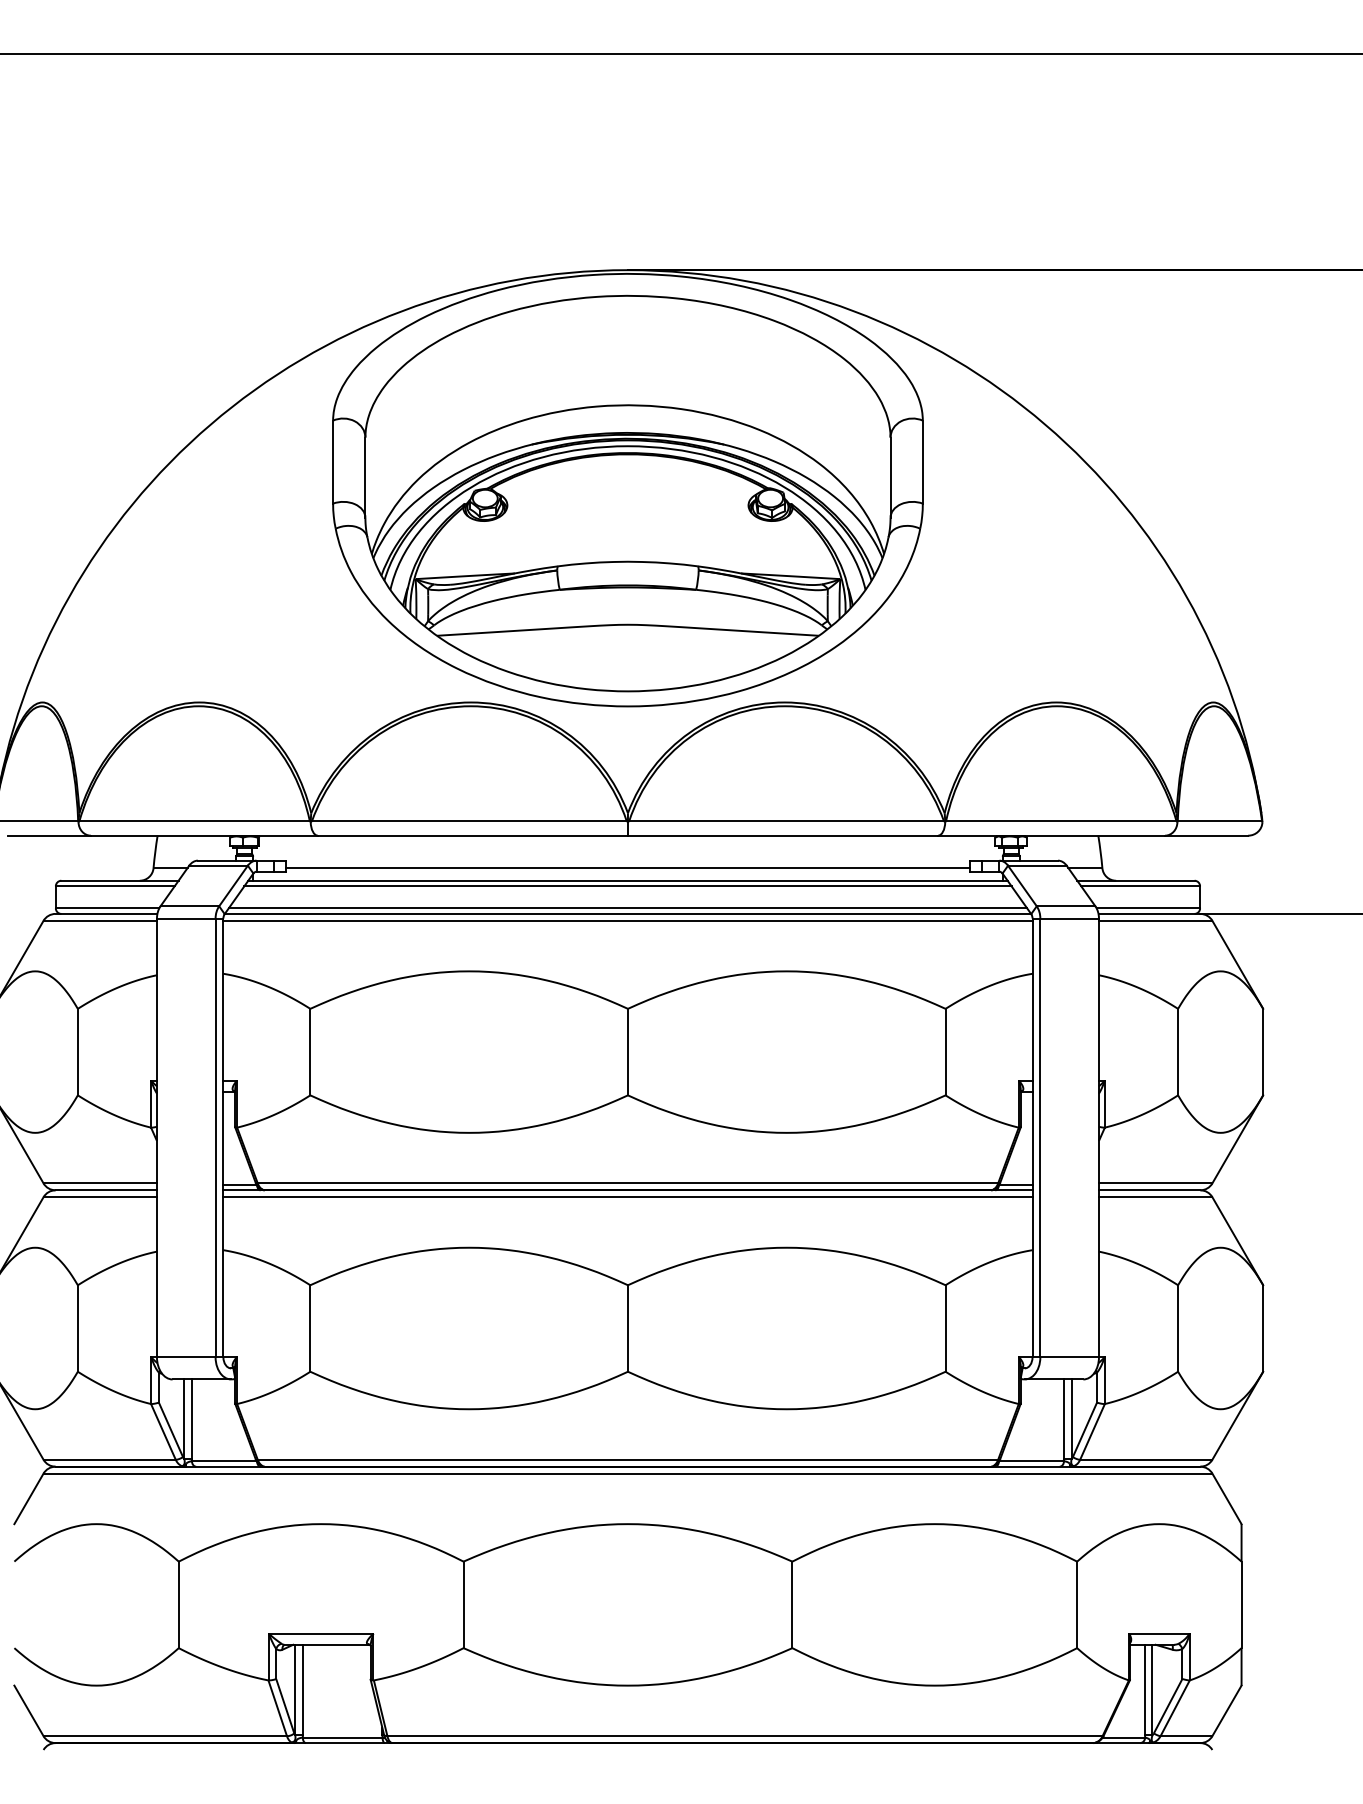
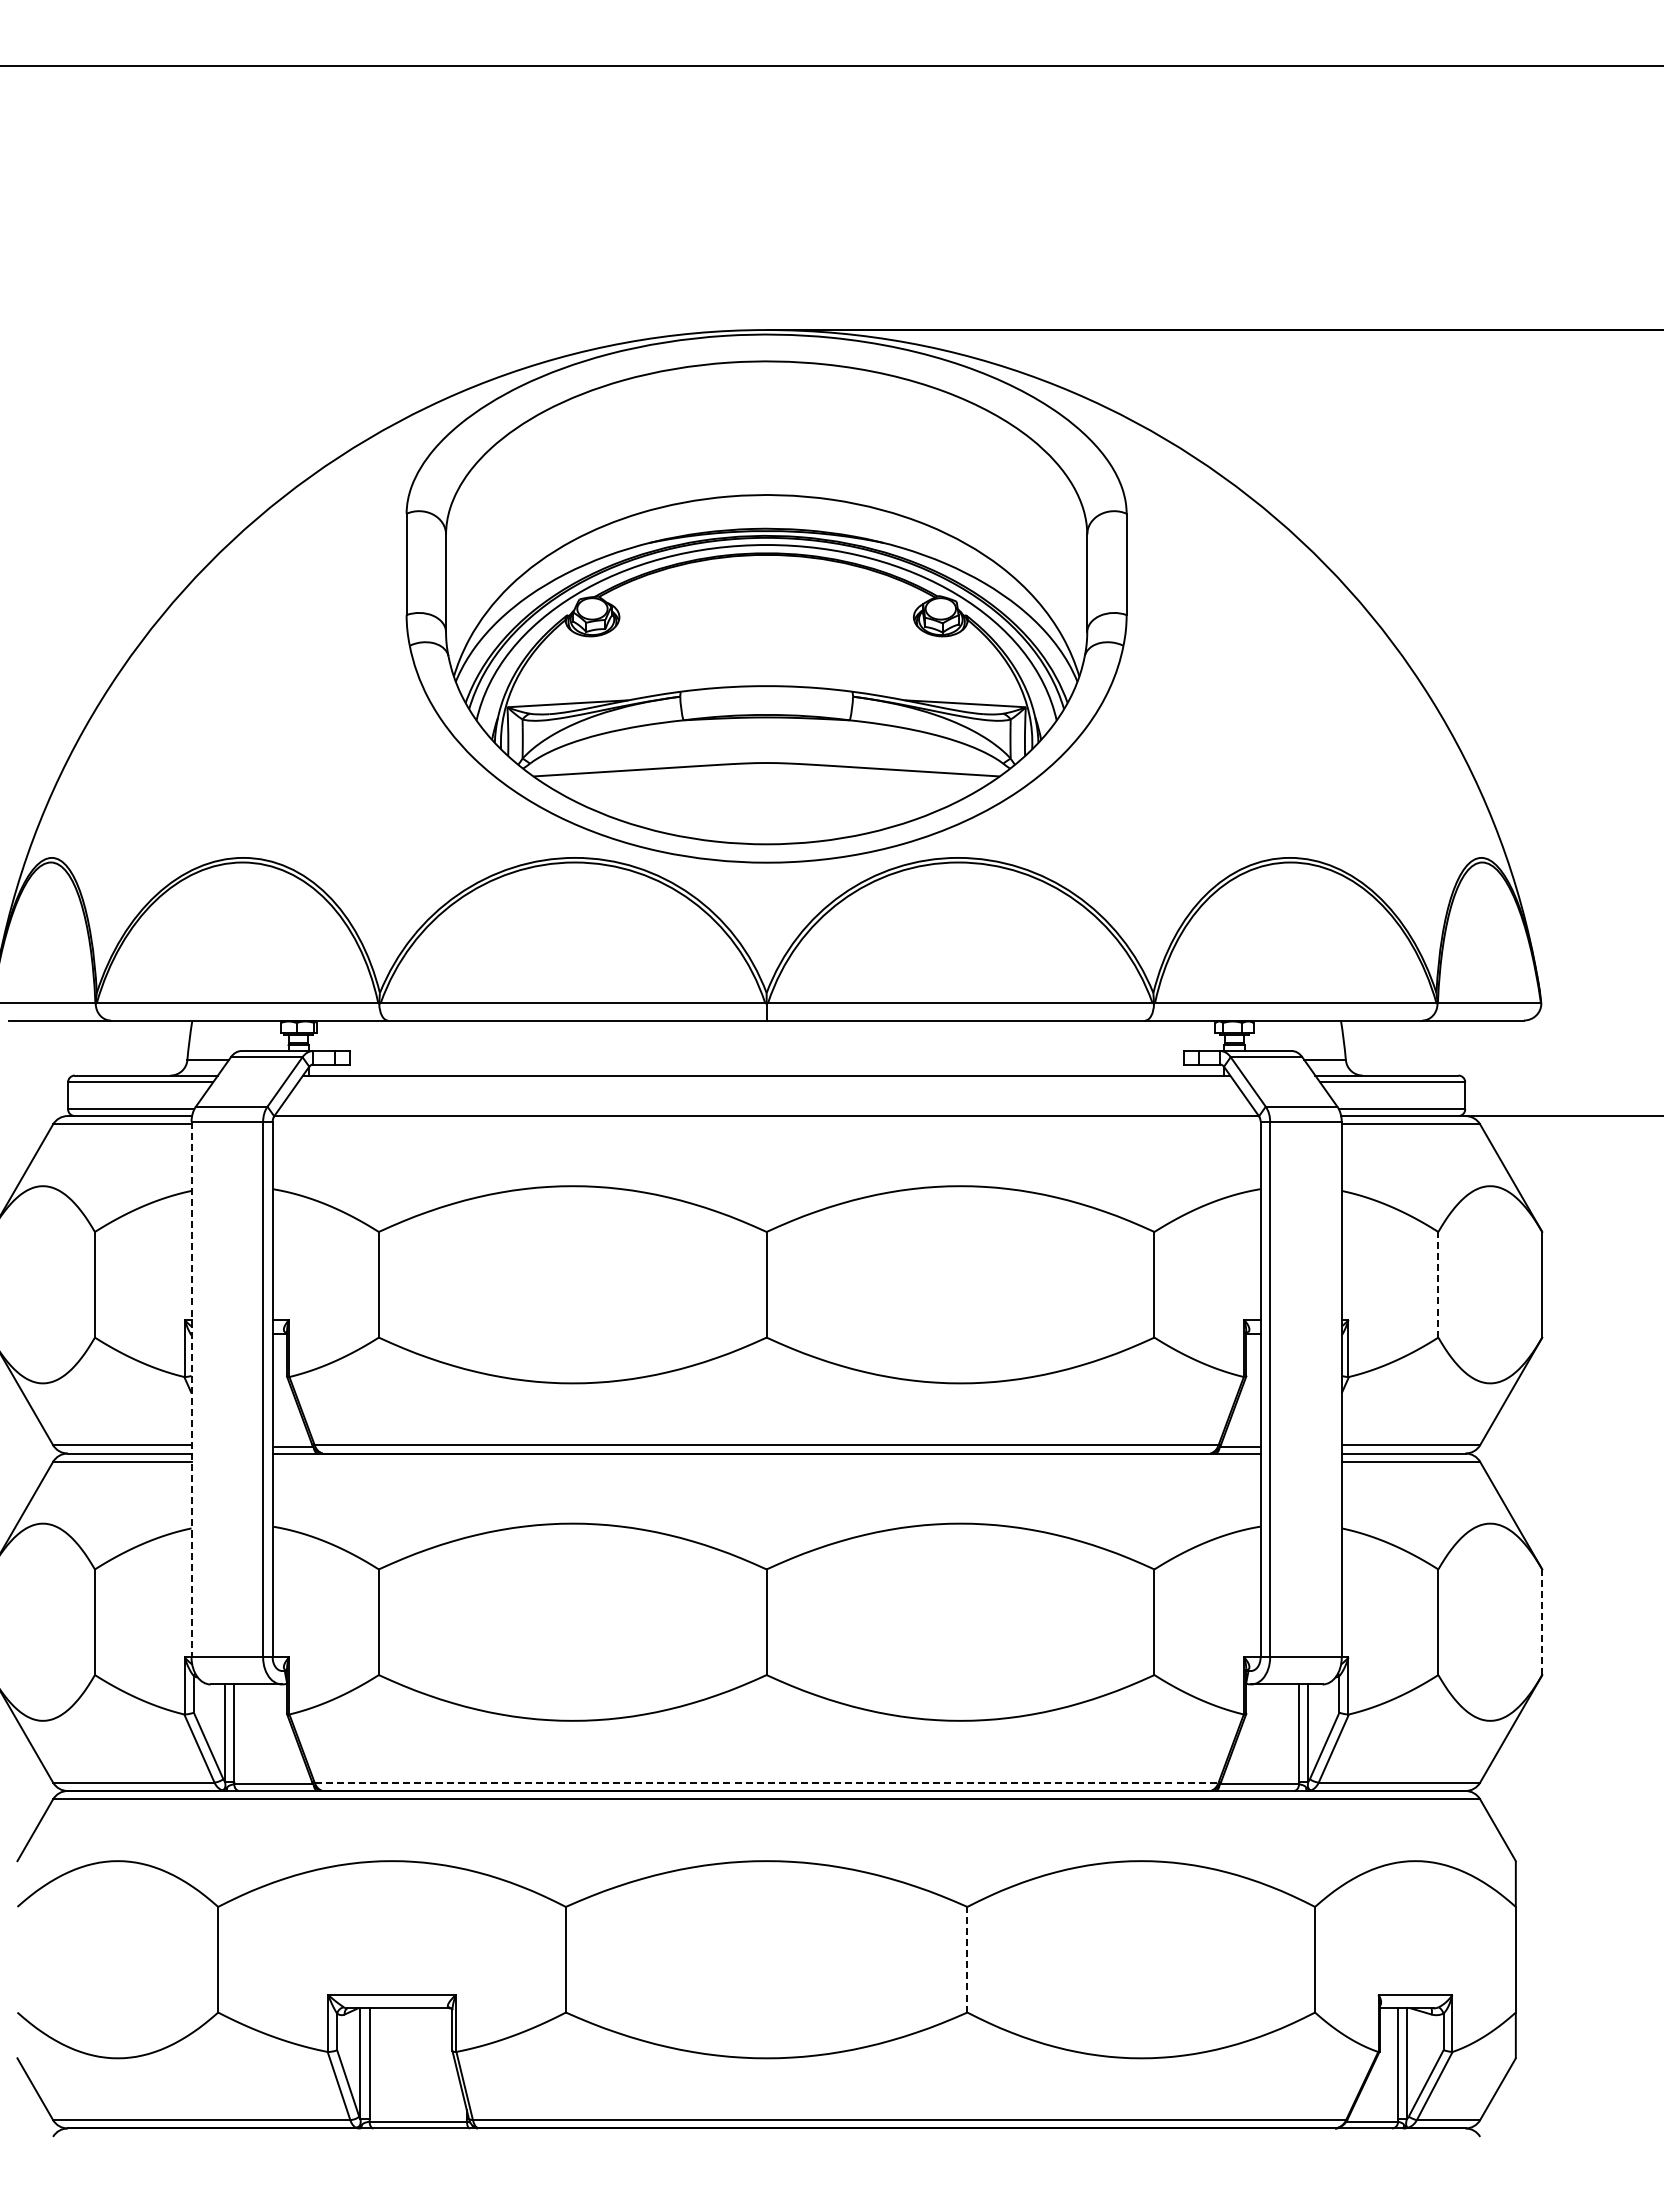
line: (627, 868) -> (766, 1060), removed
line: (627, 886) -> (766, 1082), removed
line: (627, 908) -> (766, 1109), removed
line: (627, 920) -> (766, 1124), removed
line: (1178, 1051) -> (1438, 1284), solid -> dashed
line: (156, 1137) -> (191, 1389), solid -> dashed
line: (627, 1196) -> (766, 1461), removed
line: (1263, 1328) -> (1542, 1622), solid -> dashed
line: (628, 1459) -> (767, 1782), solid -> dashed
line: (792, 1604) -> (967, 1959), solid -> dashed

